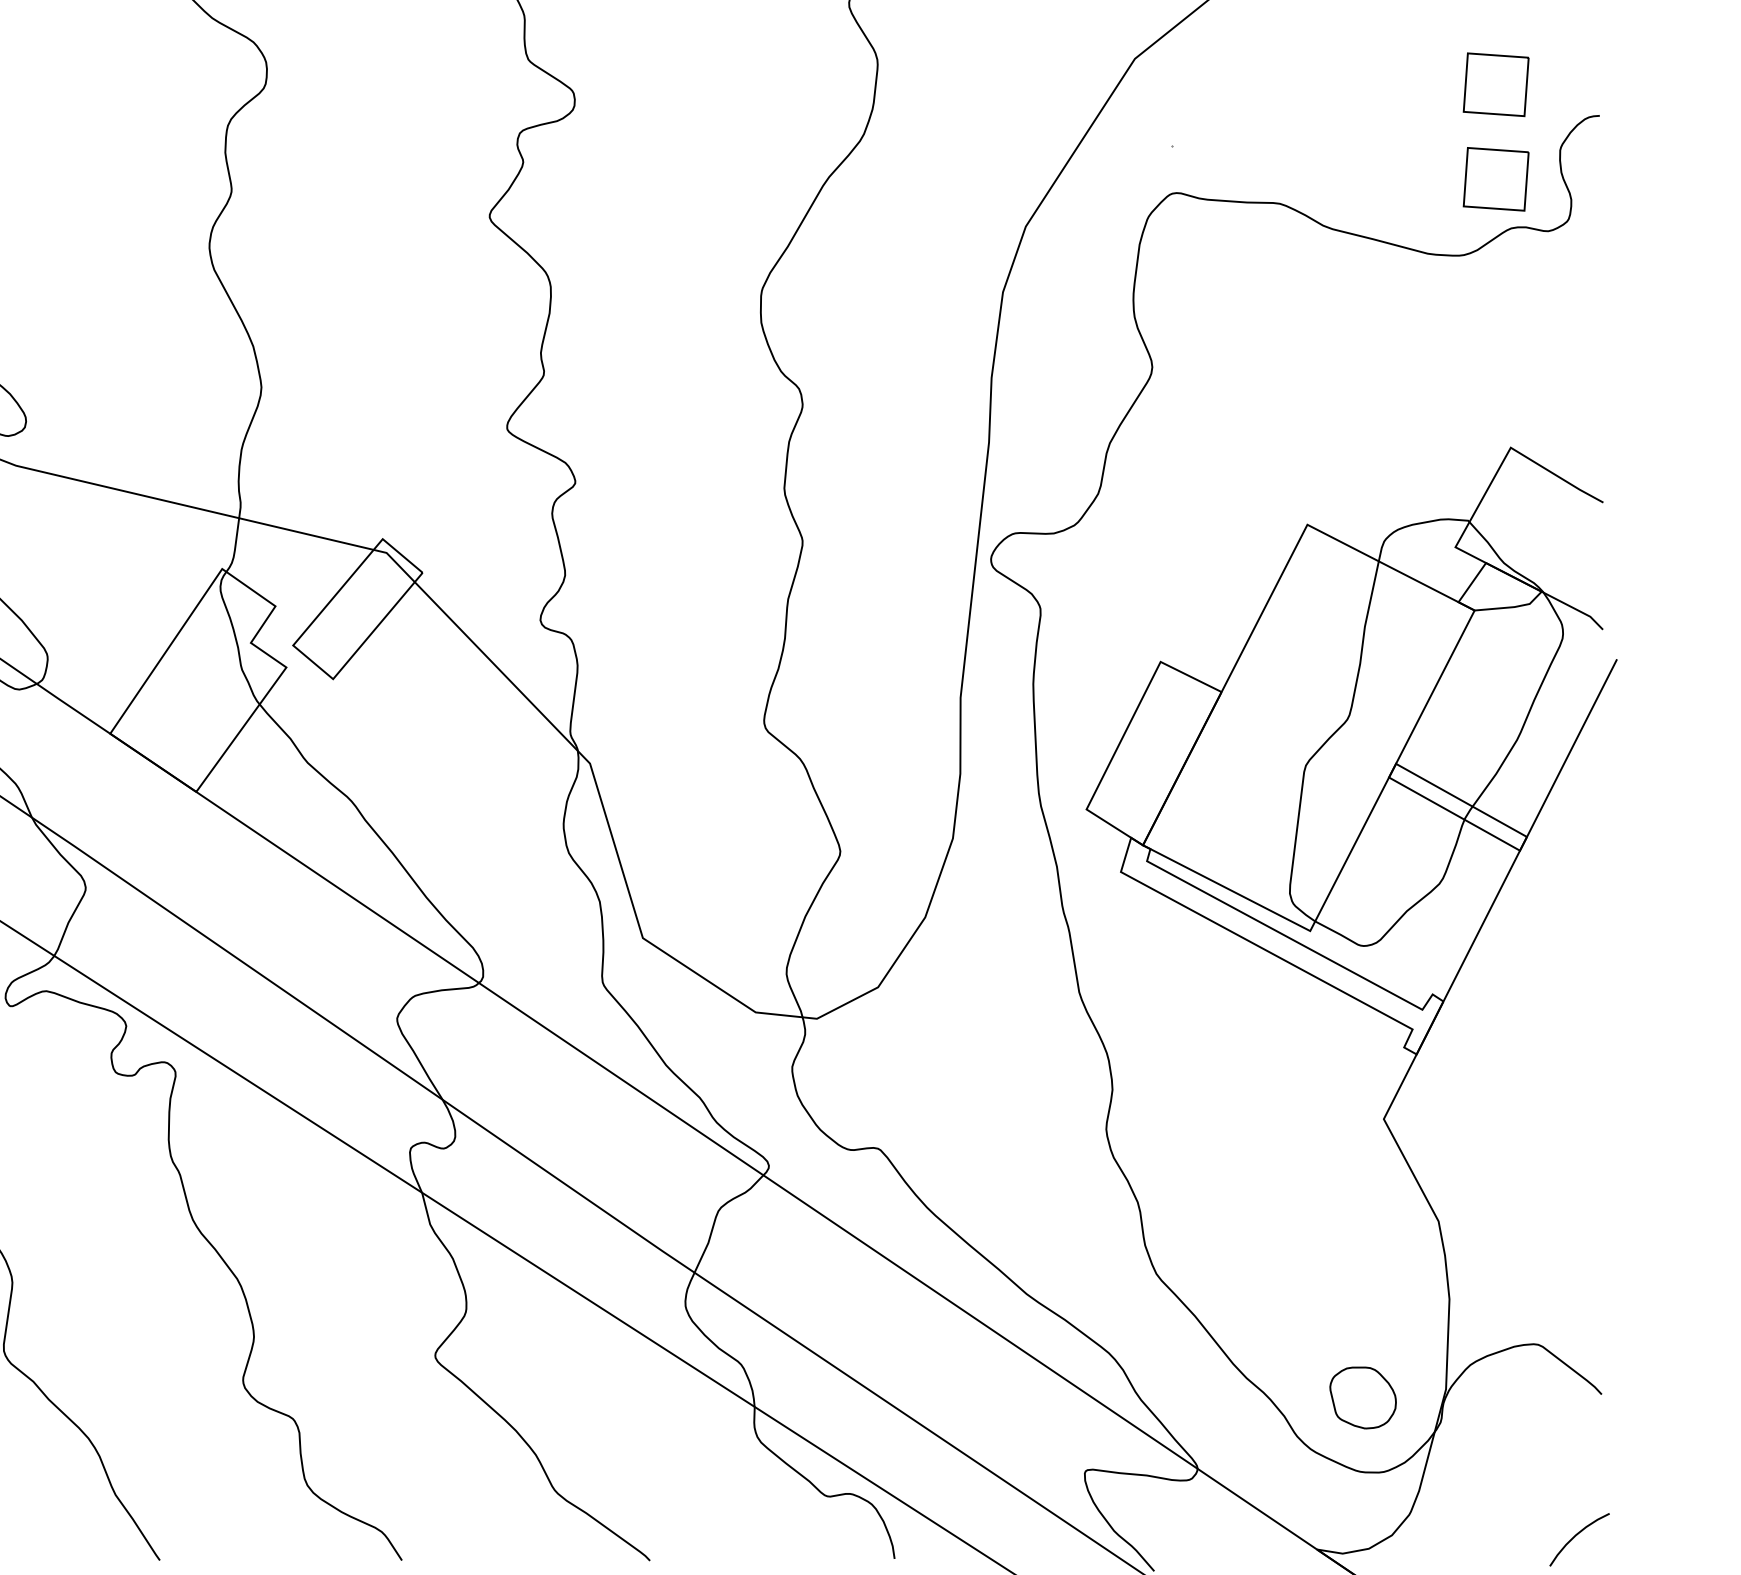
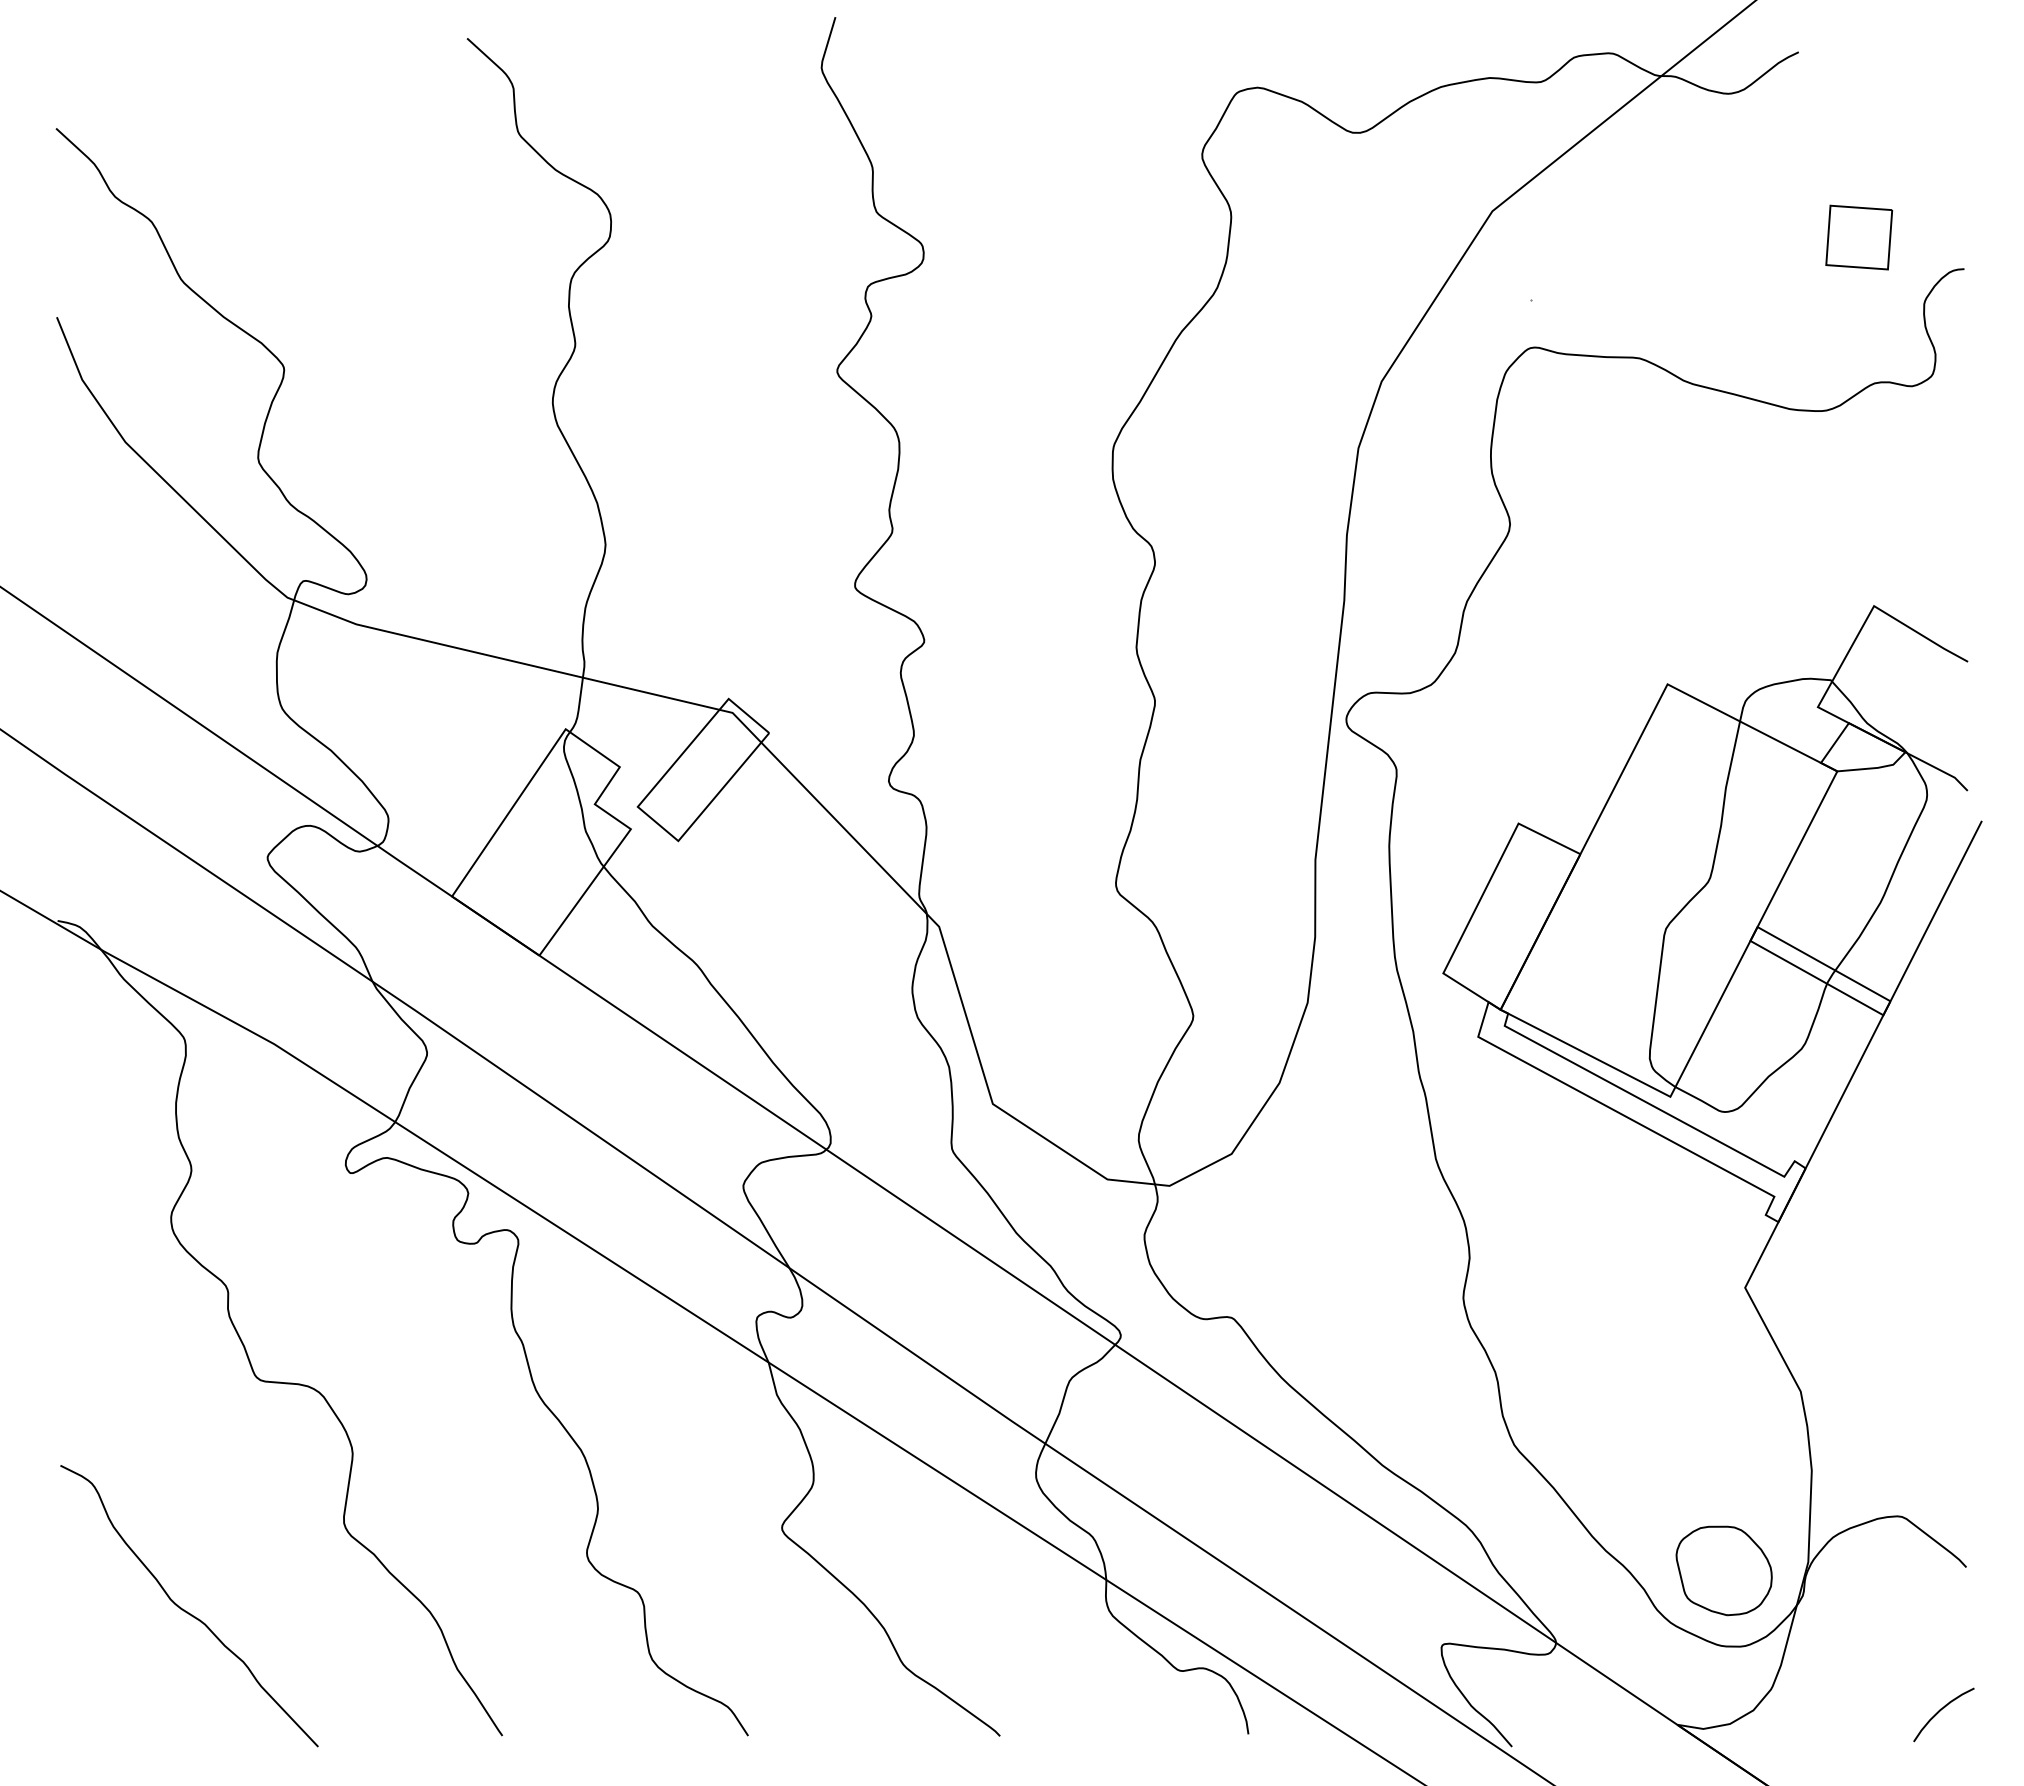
part: (1496, 179) -> (1859, 333), removed
part: (1362, 1397) -> (1723, 1570), size x1.43

